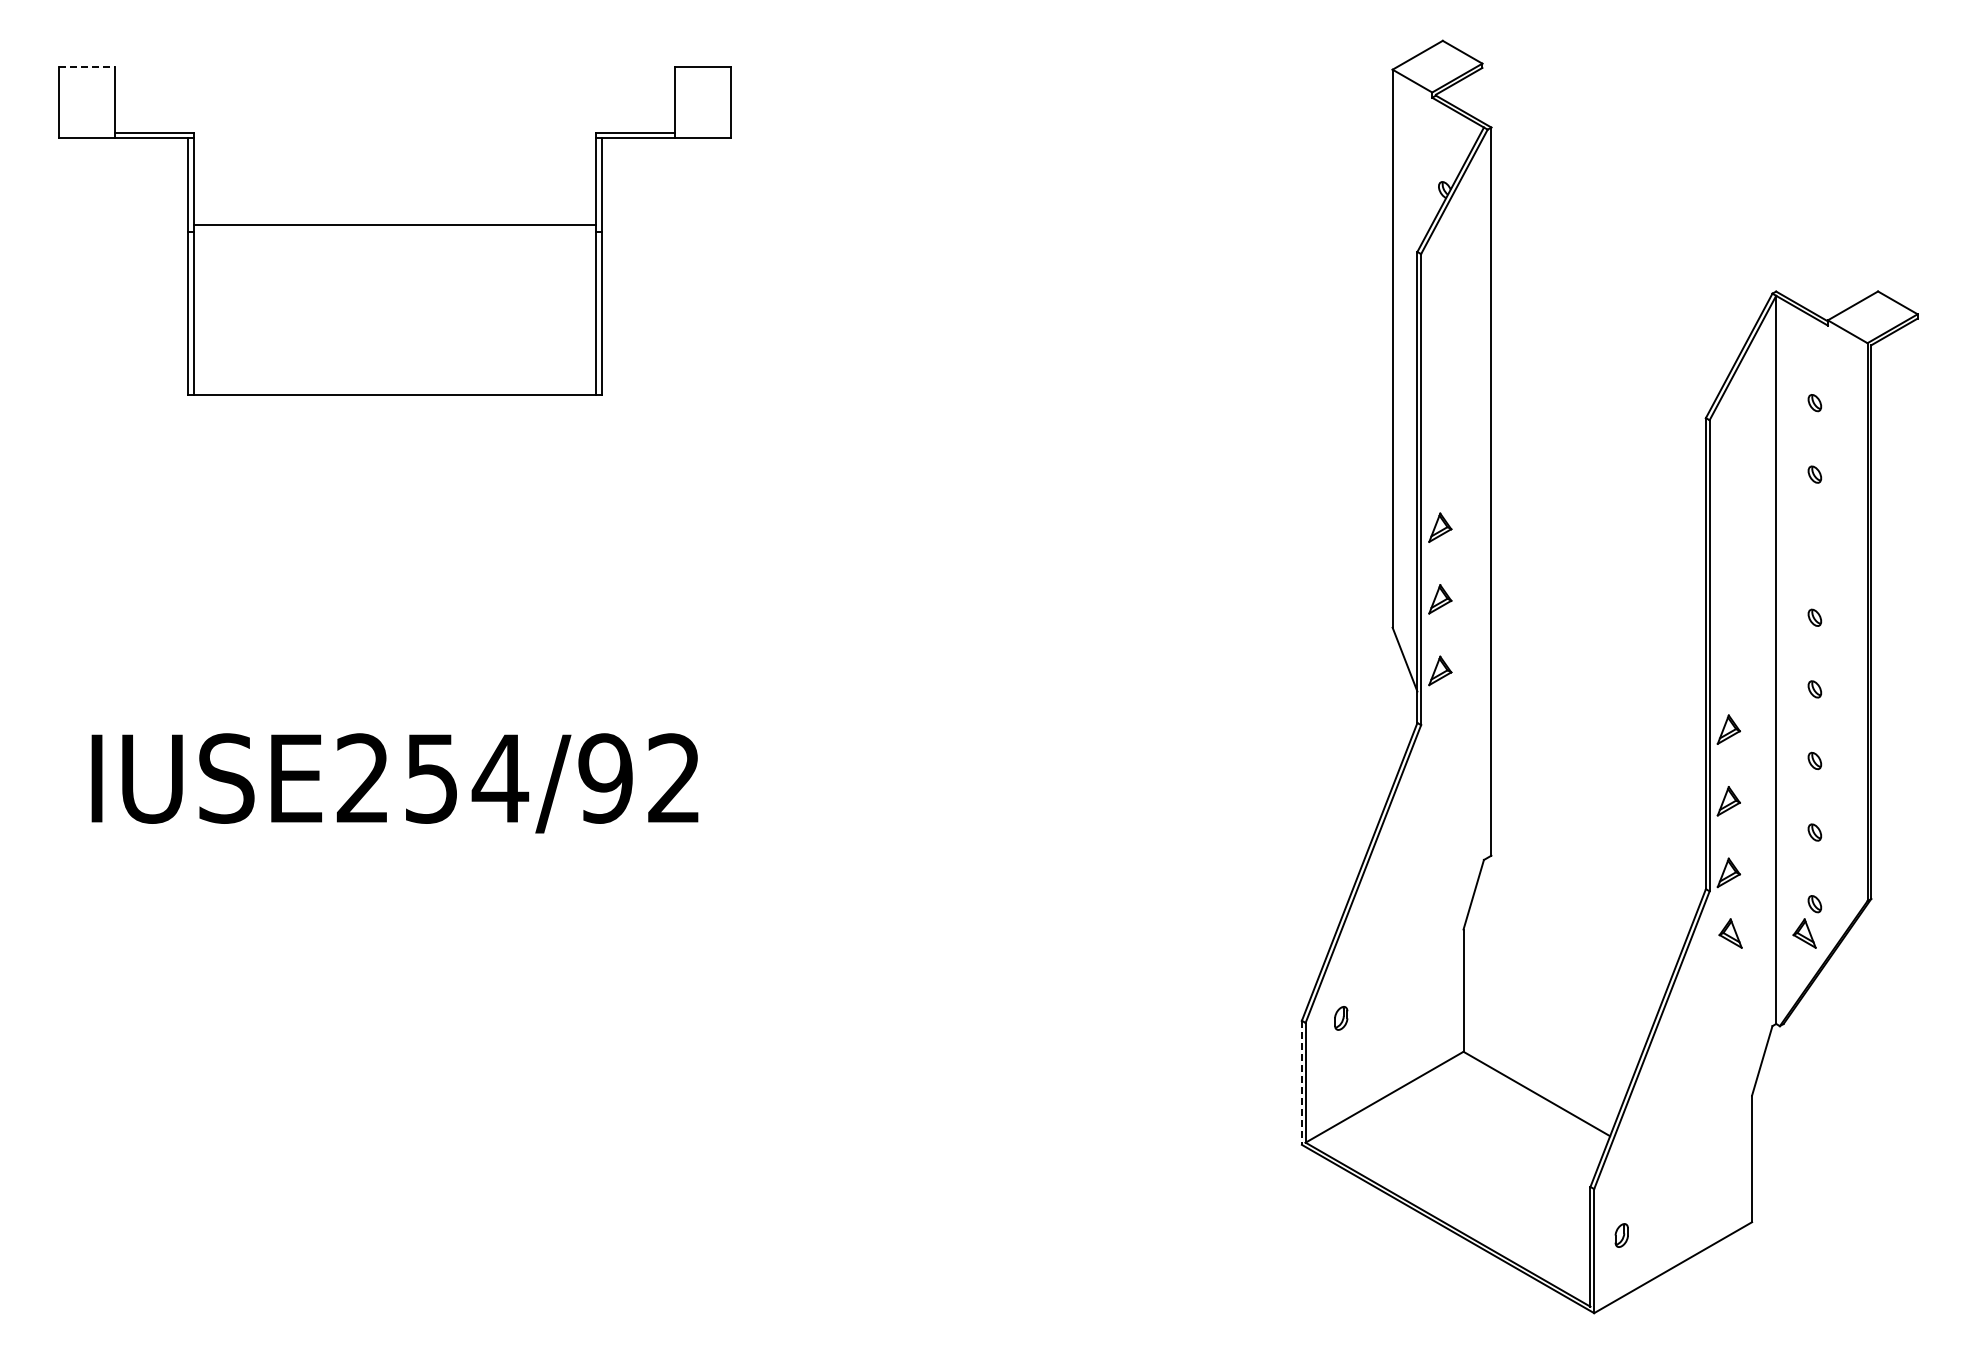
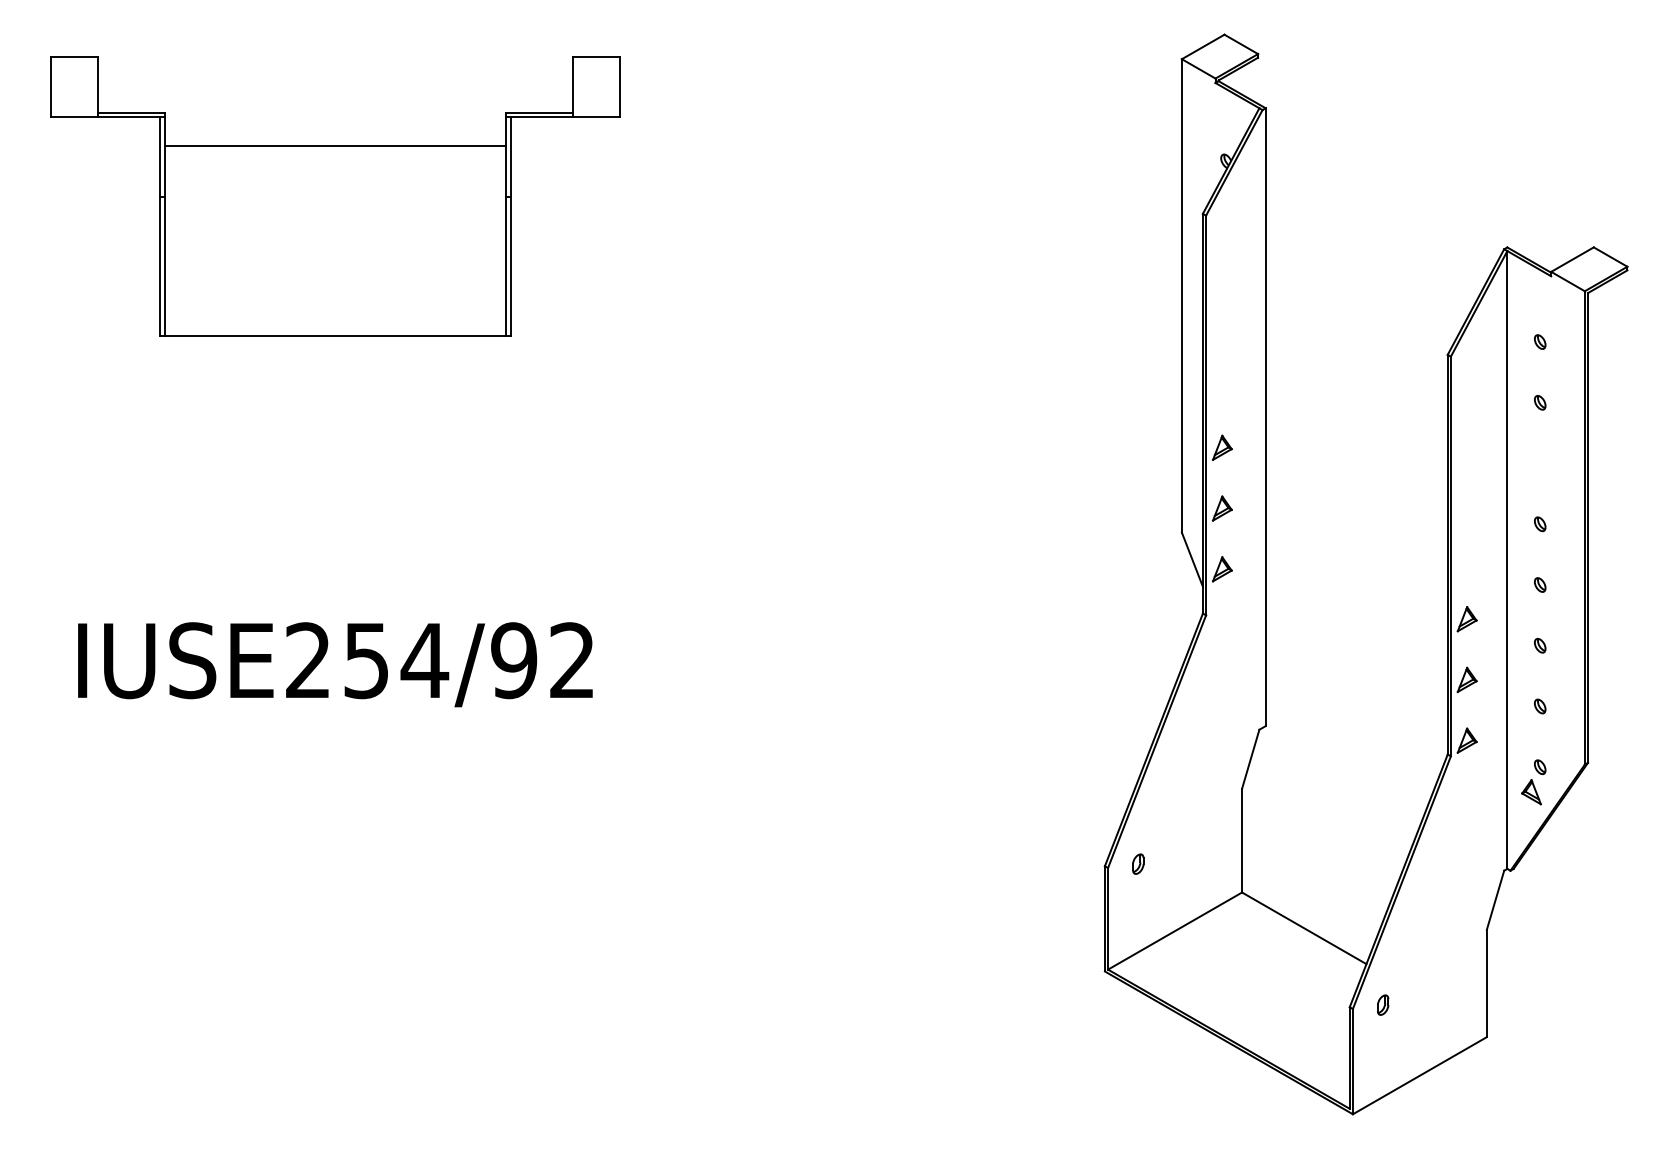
line: (87, 67) -> (74, 57), dashed -> solid
line: (394, 225) -> (334, 146), moved
part: (1730, 933) -> (1468, 792), removed
line: (1301, 1083) -> (1104, 919), dashed -> solid
part: (1621, 1235) -> (1382, 1005), moved

